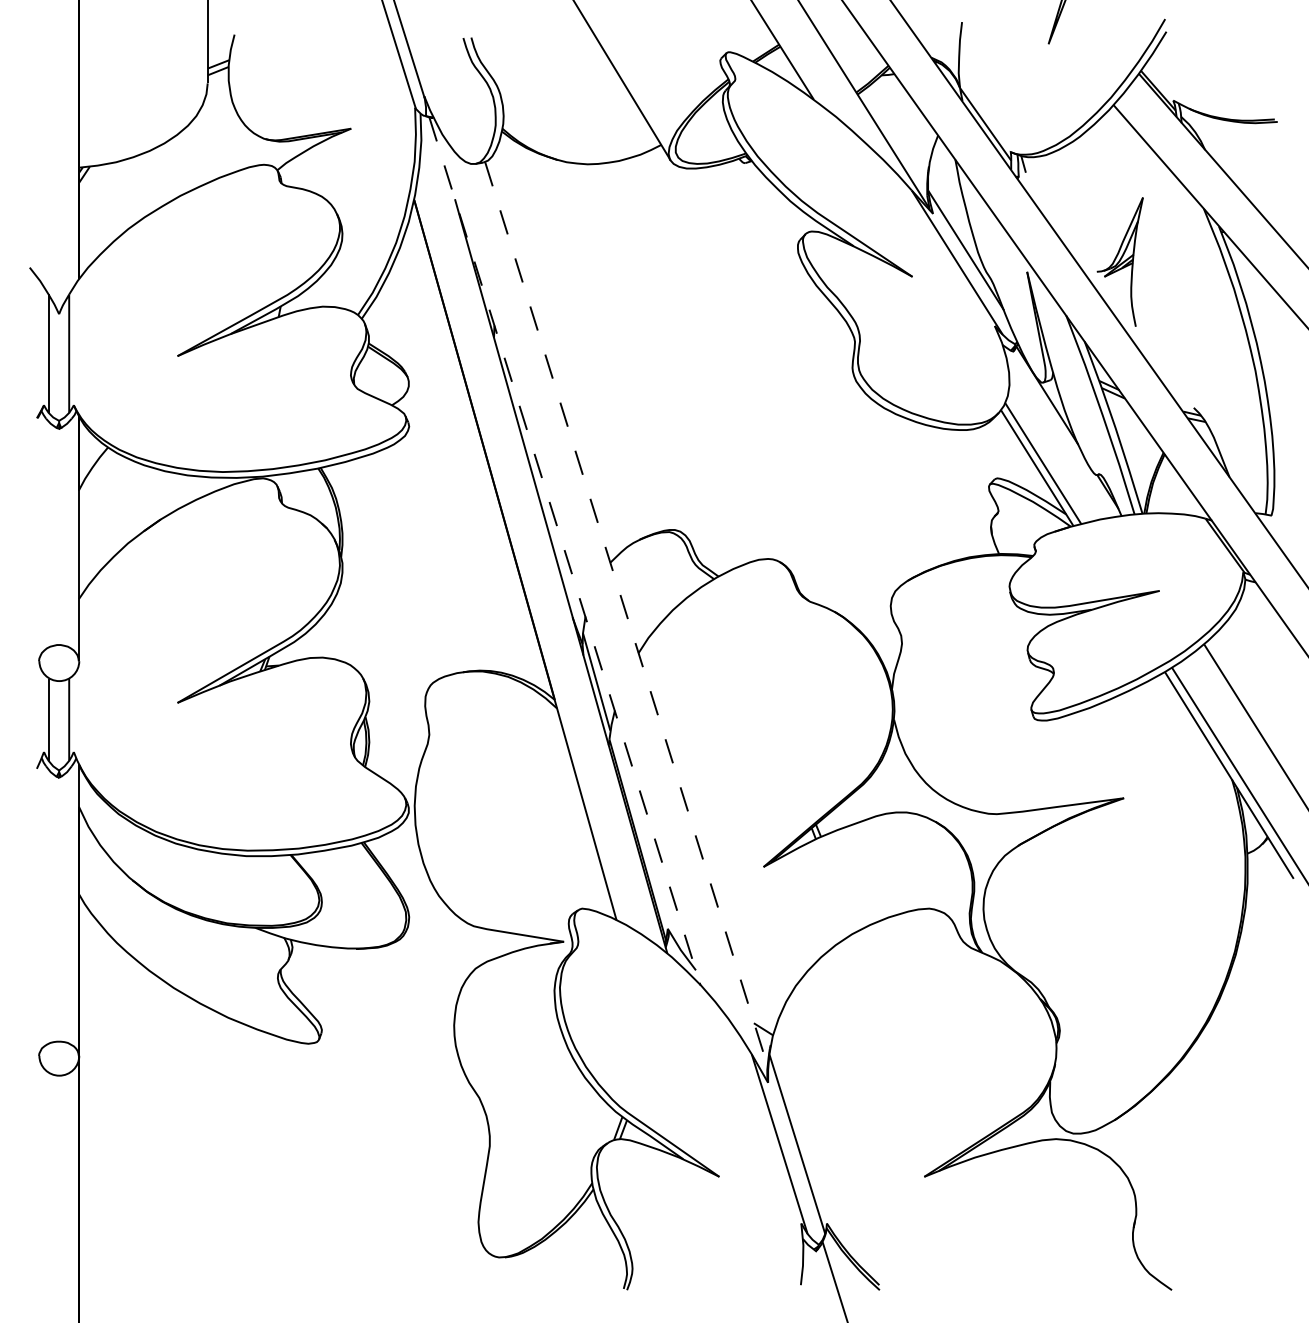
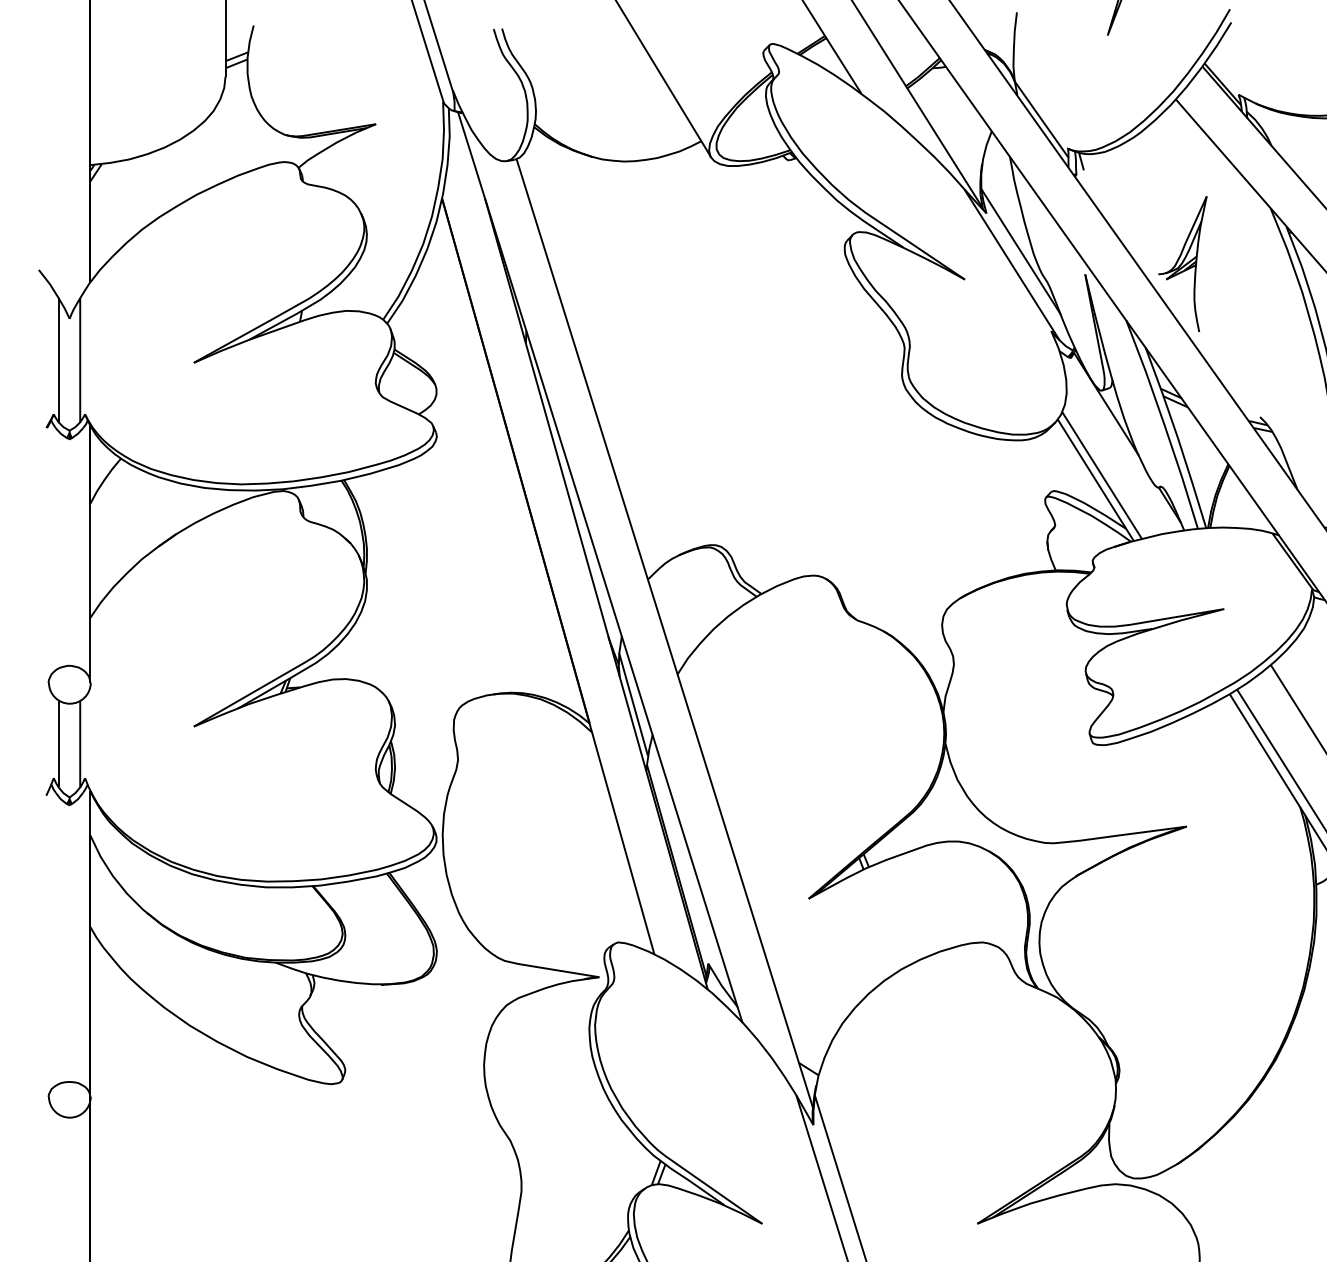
line: (564, 551) -> (599, 567), dashed -> solid
line: (626, 614) -> (664, 633), dashed -> solid

